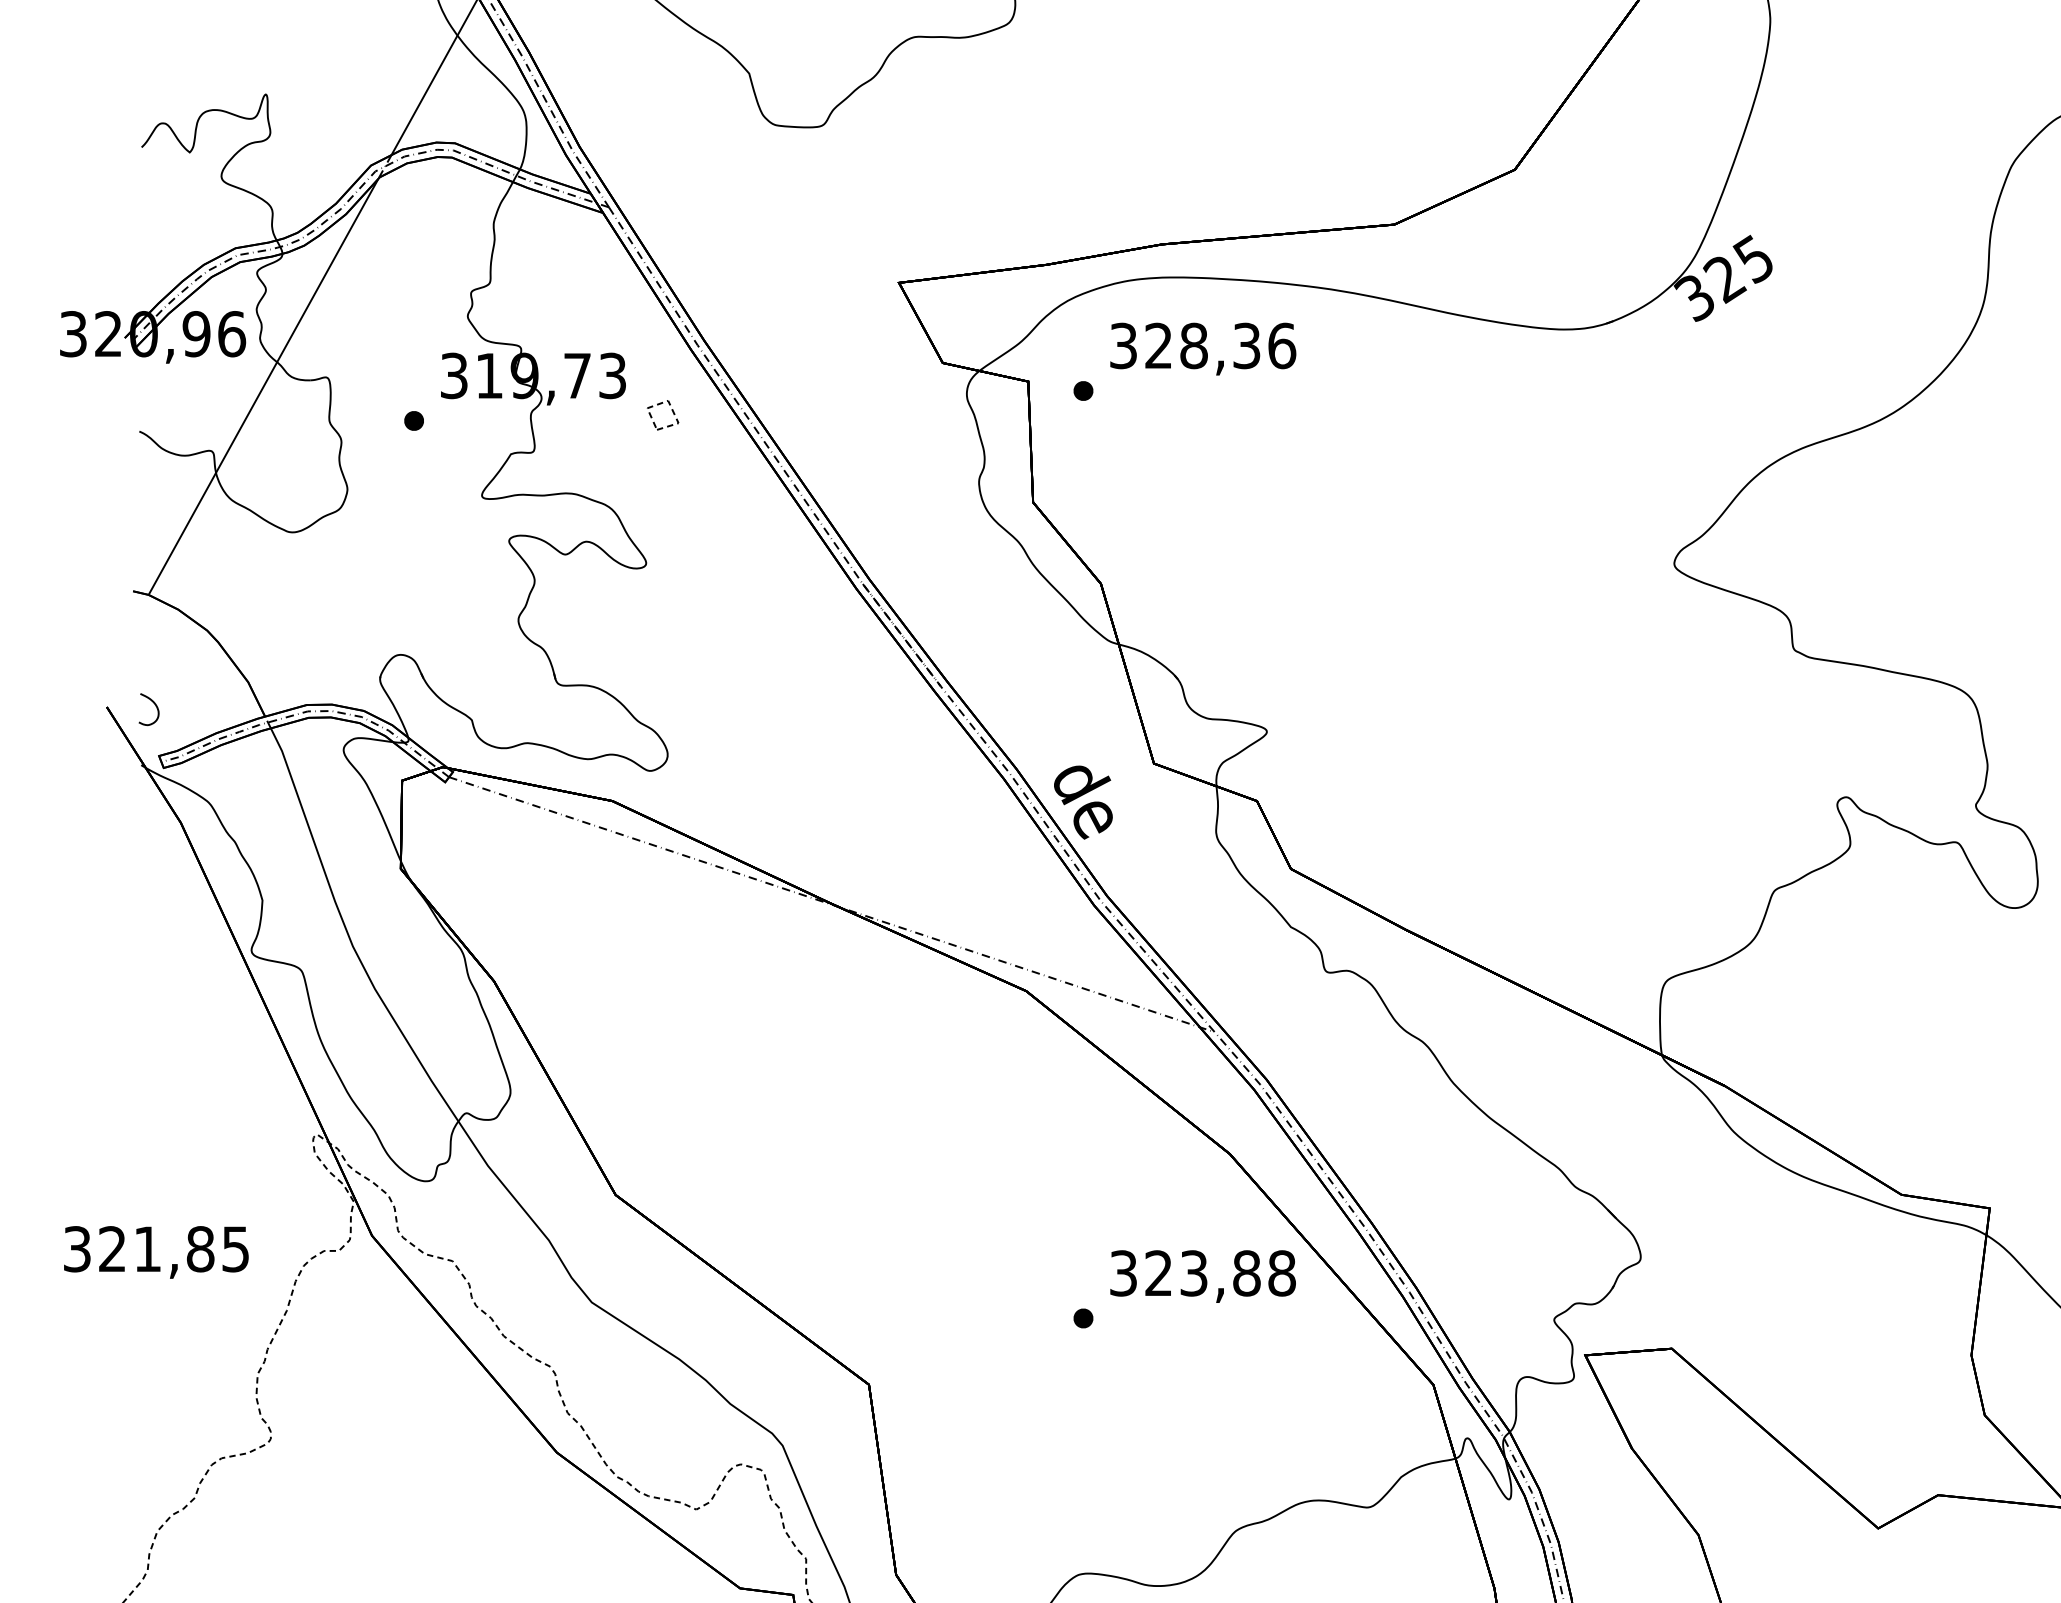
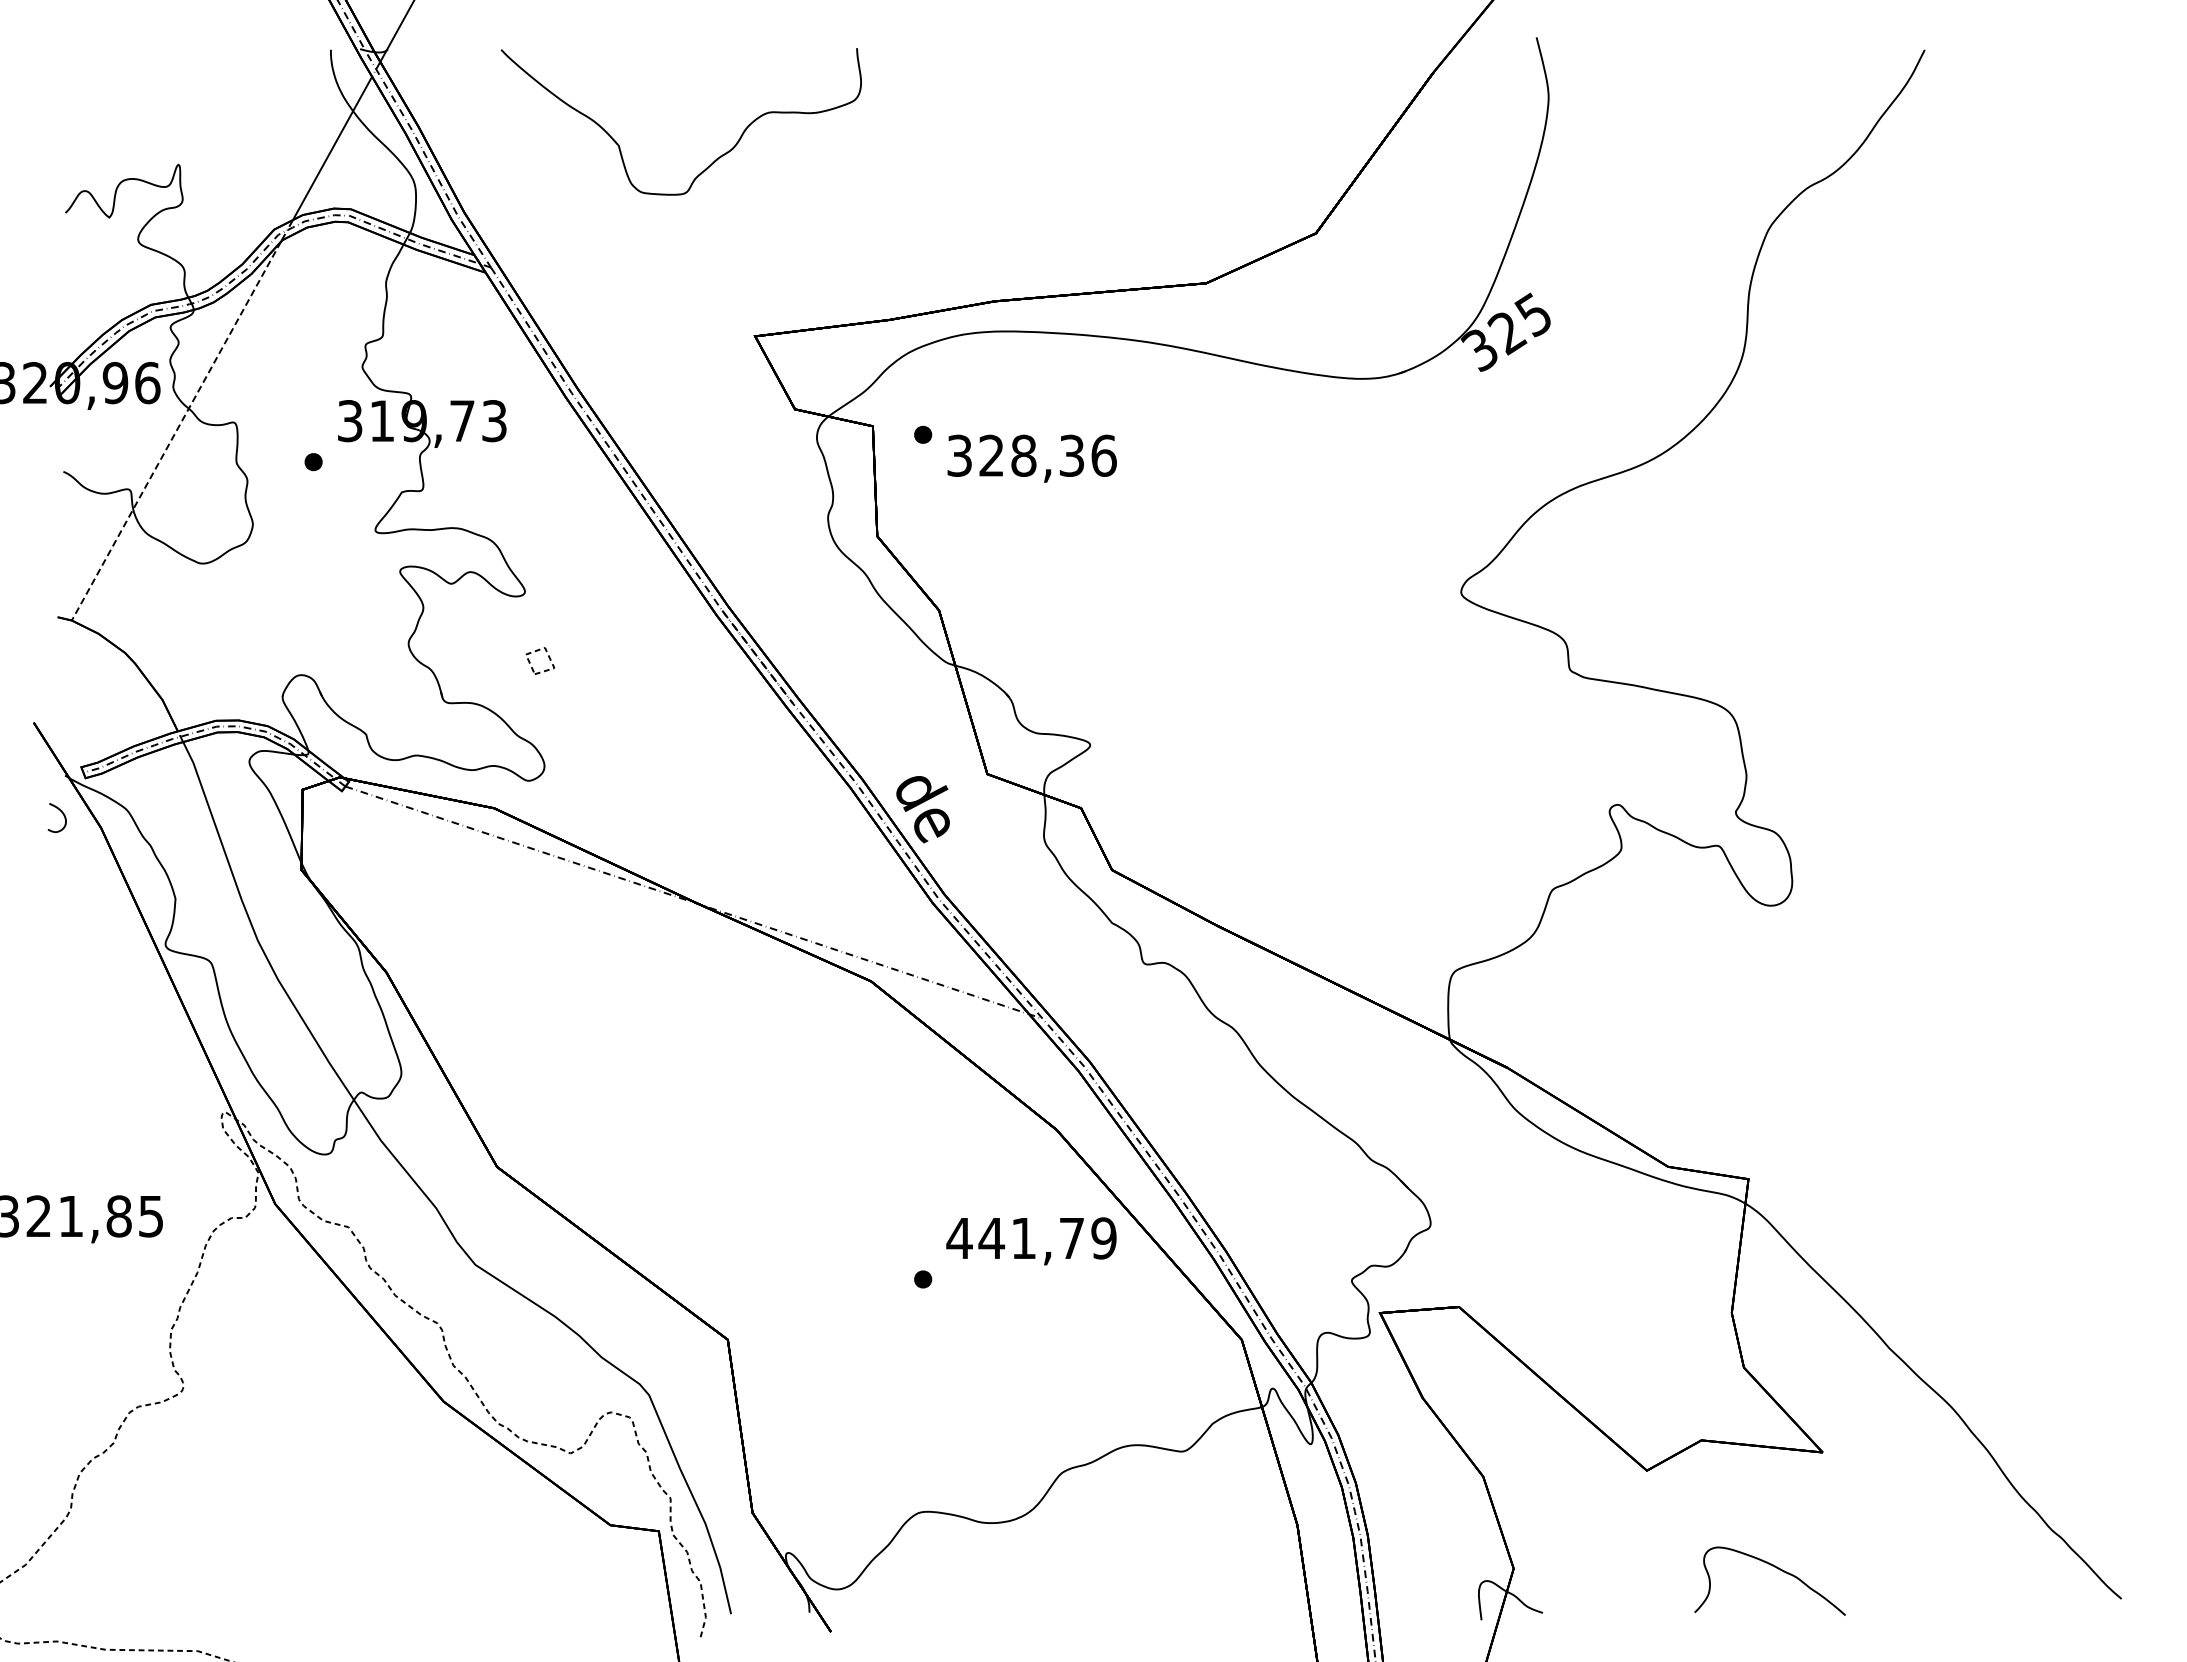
text: (1202, 348) -> (1031, 458), moved
line: (263, 387) -> (176, 431), solid -> dashed
part: (672, 411) -> (548, 657), moved
curve: (154, 705) -> (62, 814), moved
text: (1202, 1273) -> (1031, 1238), 323,88 -> 441,79

